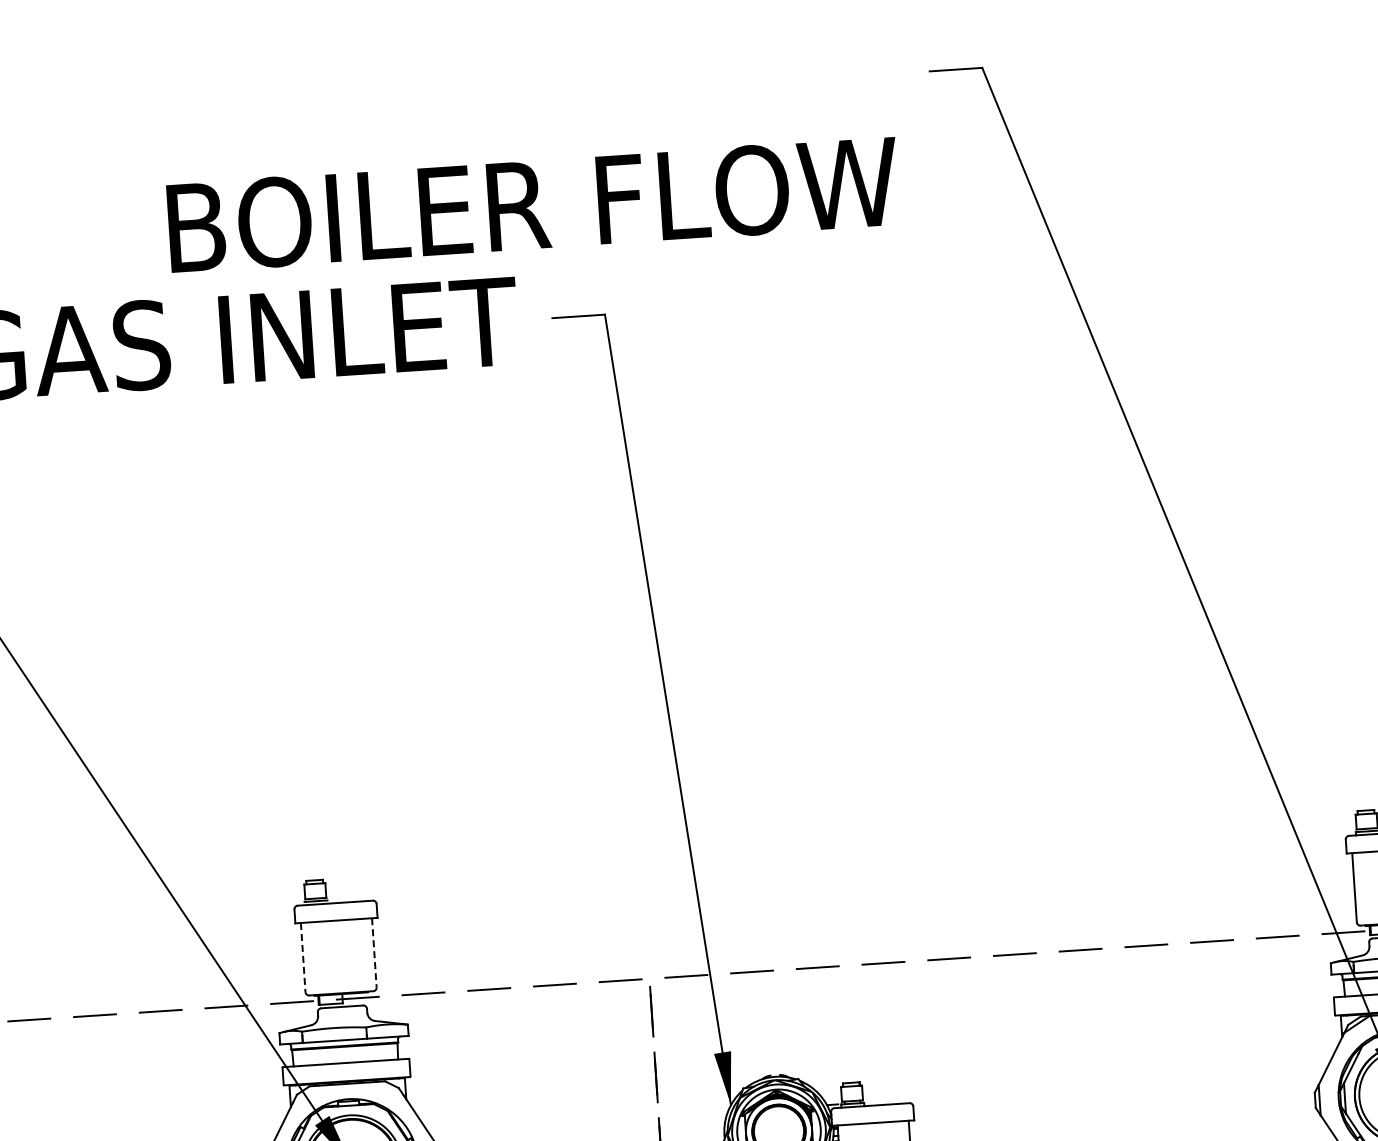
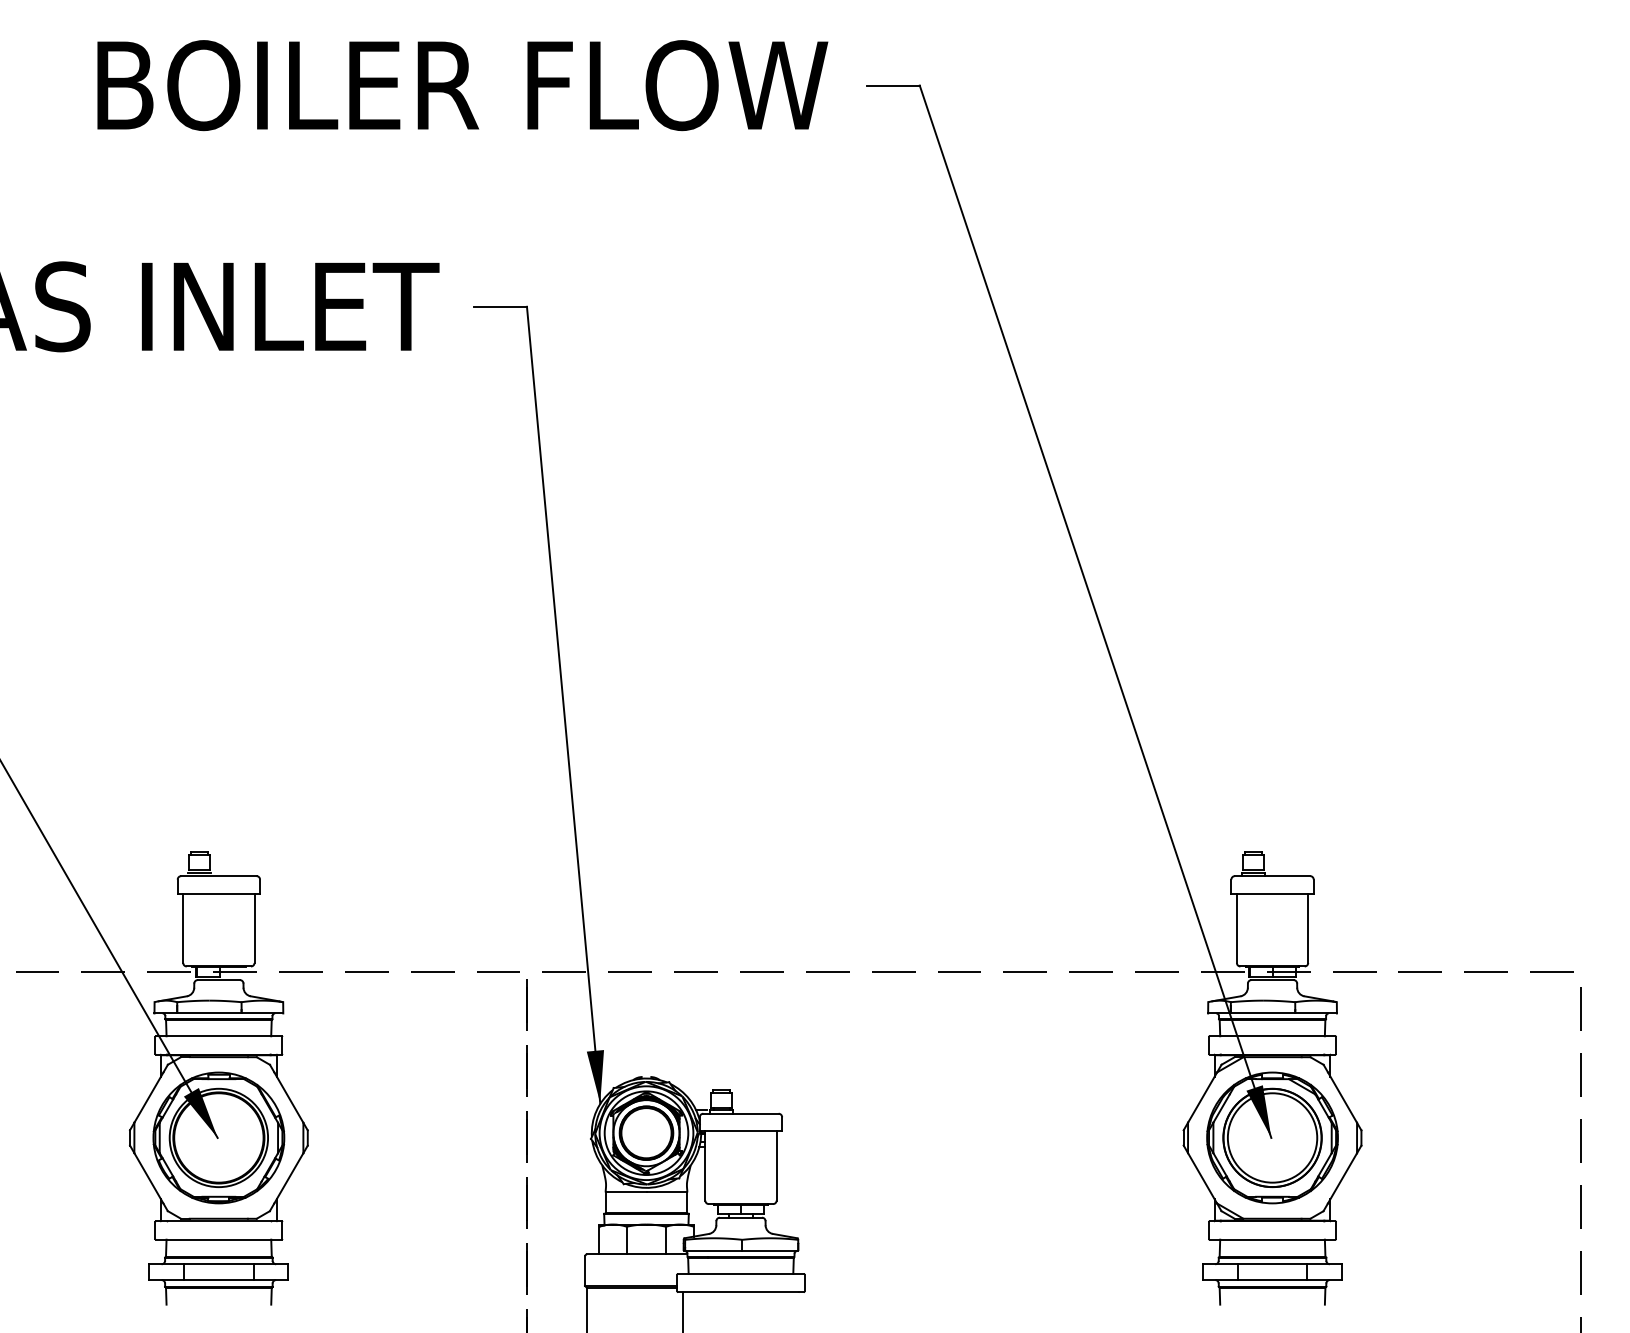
text: (533, 204) -> (462, 85), moved
line: (374, 953) -> (254, 928), dashed -> solid
line: (303, 957) -> (183, 928), dashed -> solid

